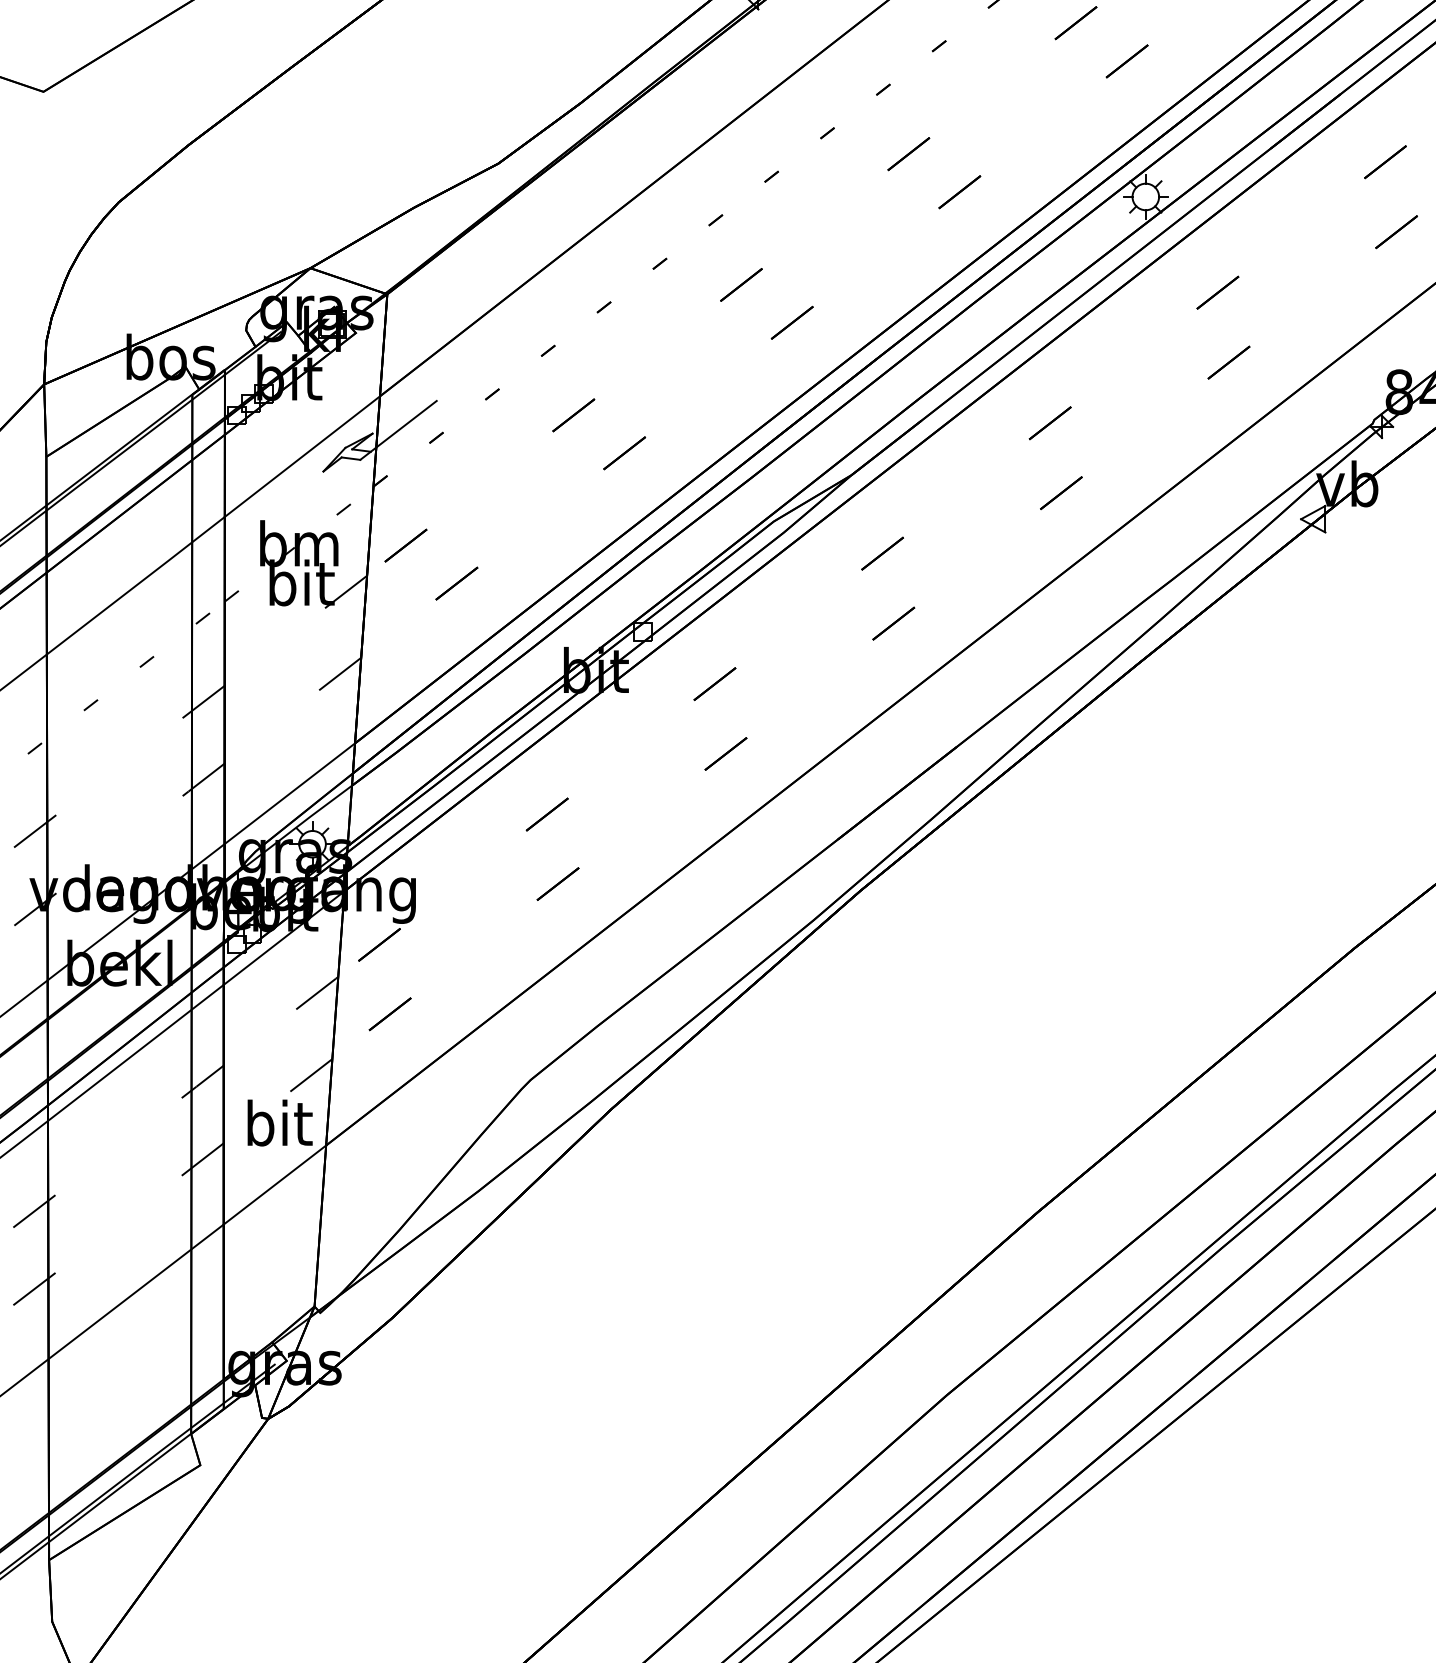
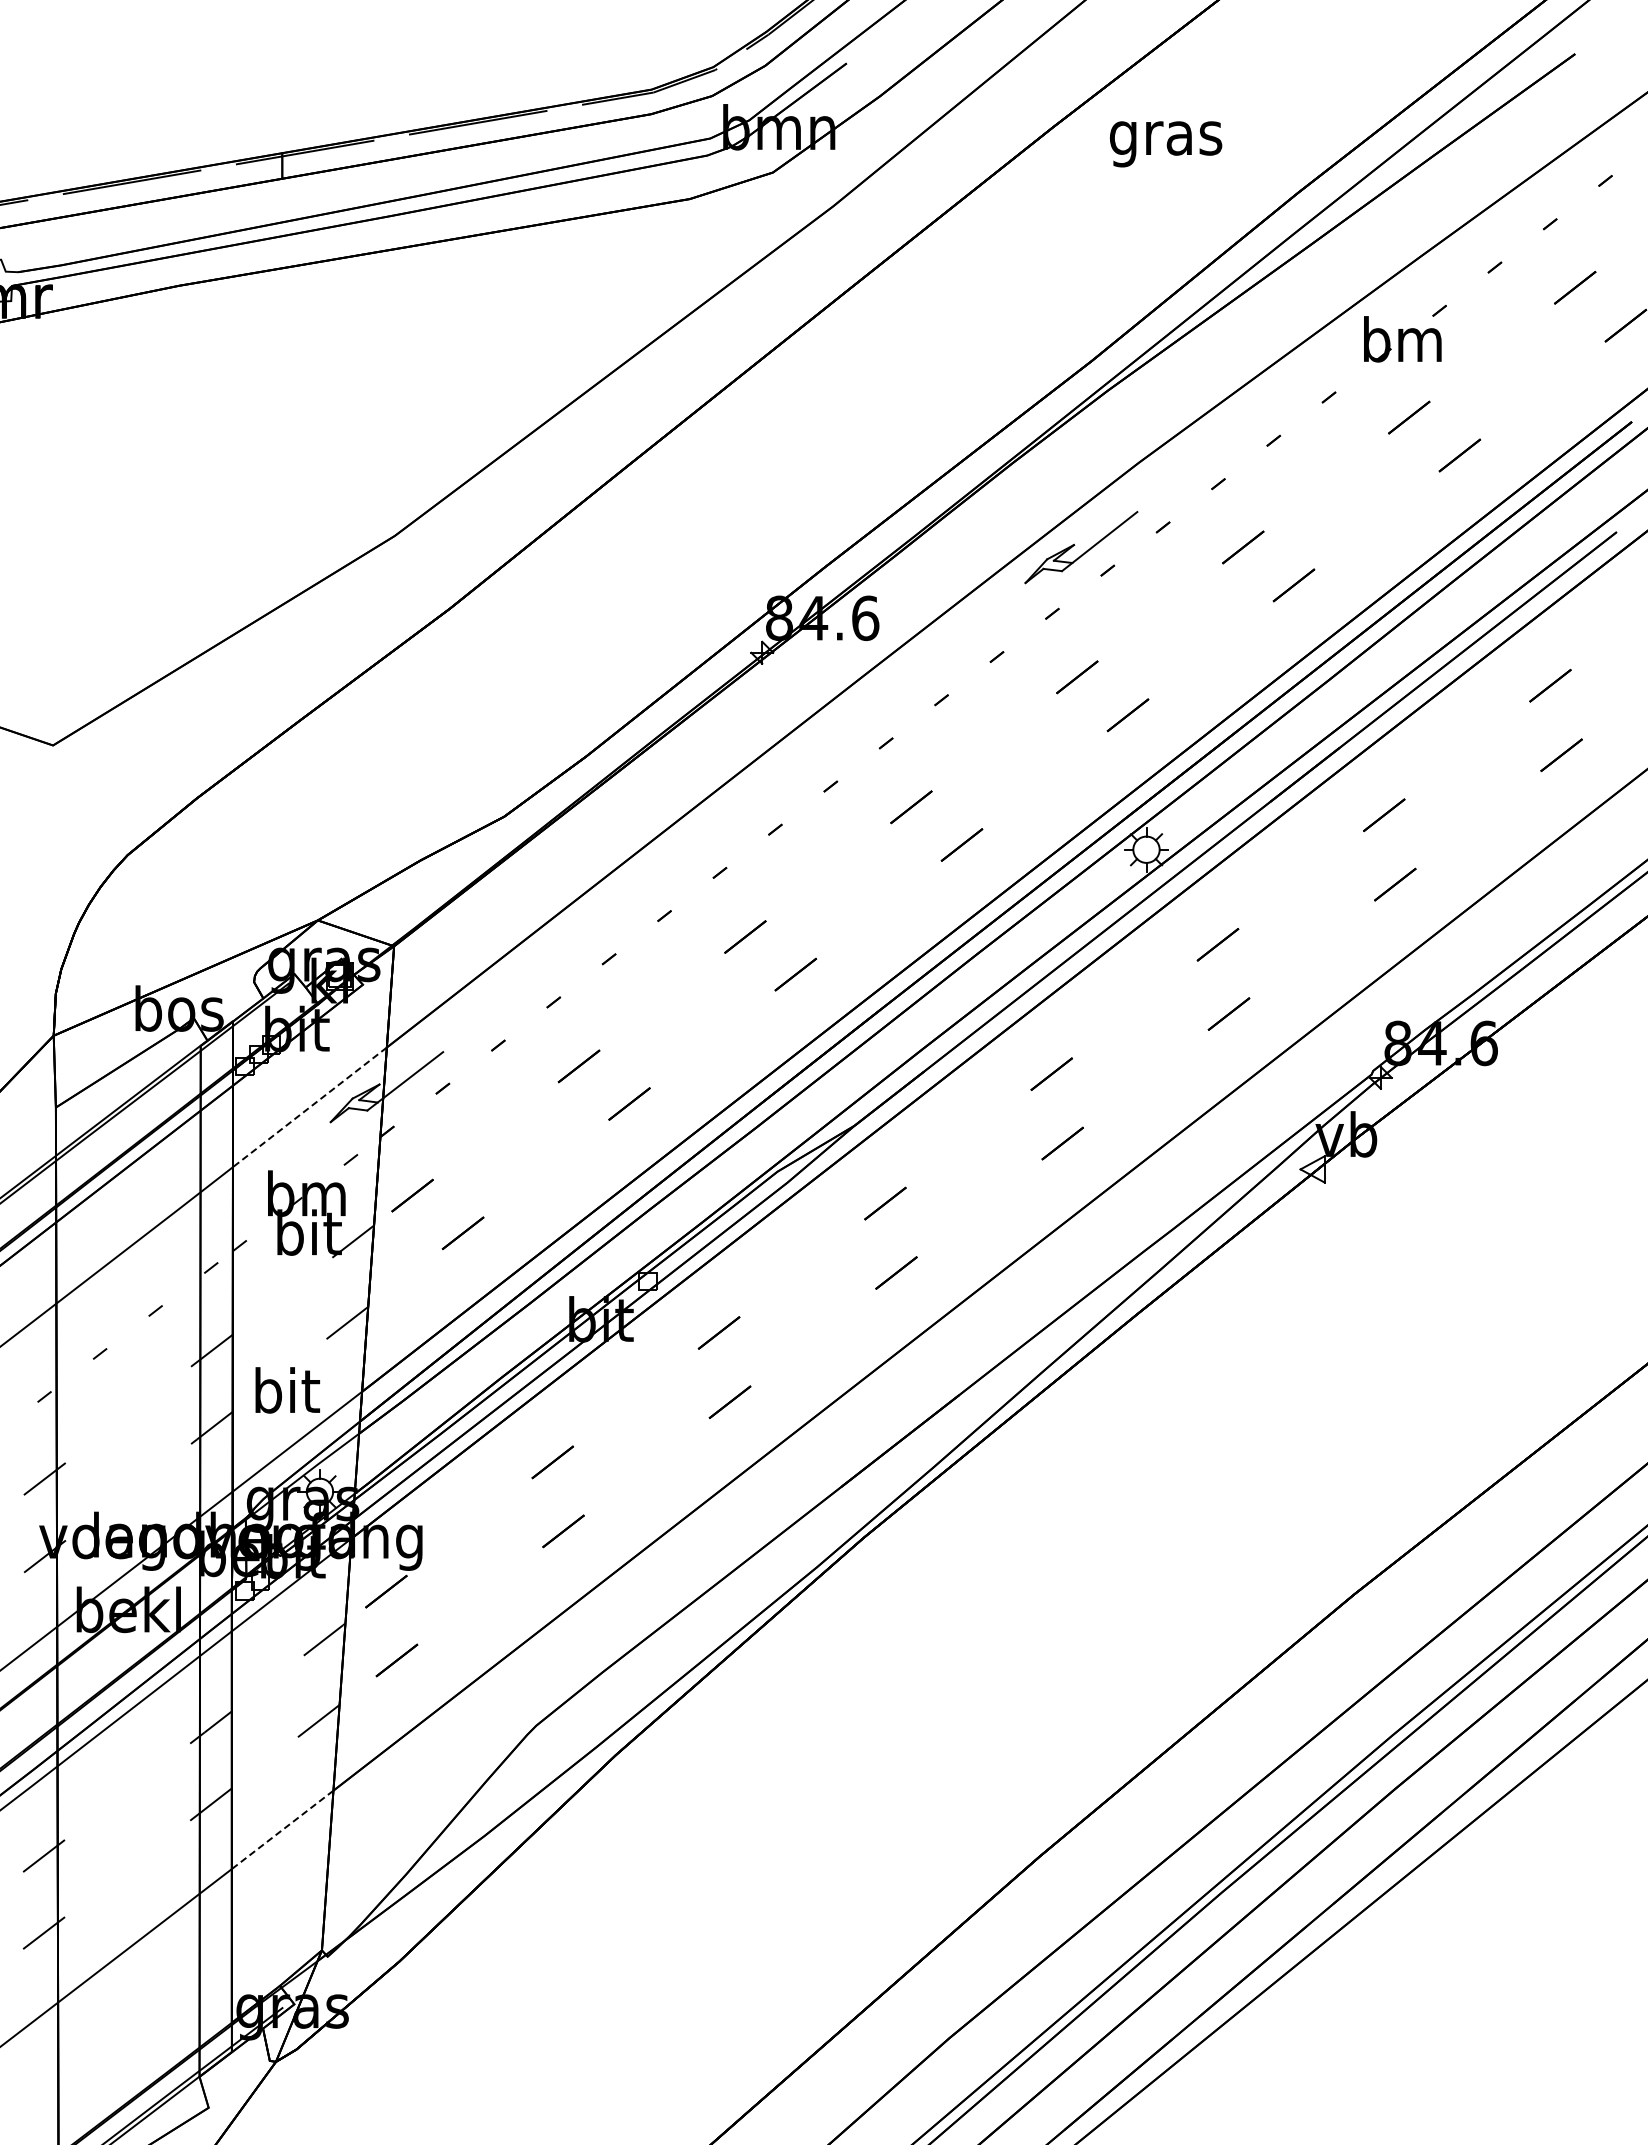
line: (302, 456) -> (309, 1107), solid -> dashed
text: (279, 1123) -> (287, 1390), moved
line: (274, 1185) -> (282, 1830), solid -> dashed

